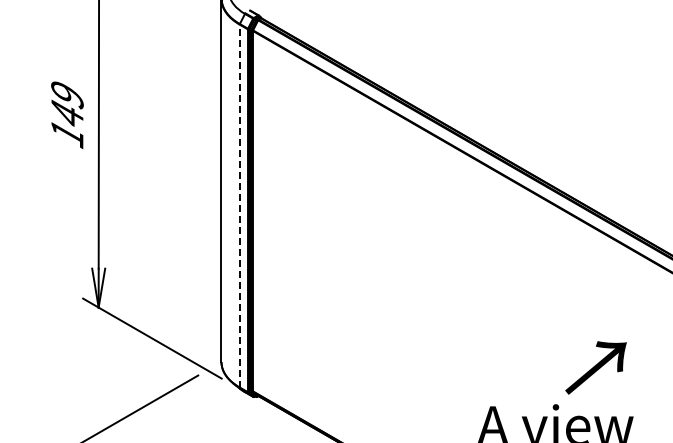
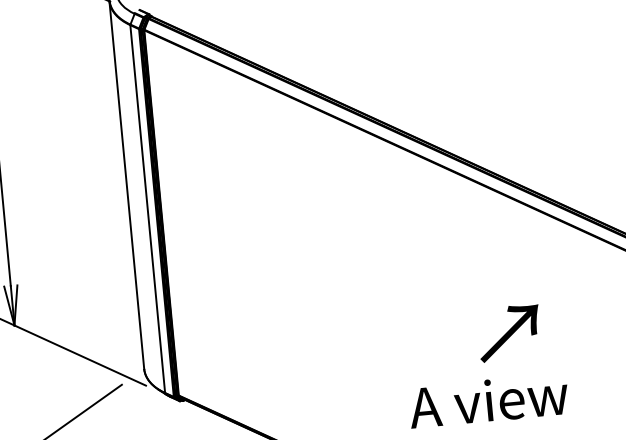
line: (239, 205) -> (147, 208), dashed -> solid
text: (595, 367) -> (508, 332), moved

